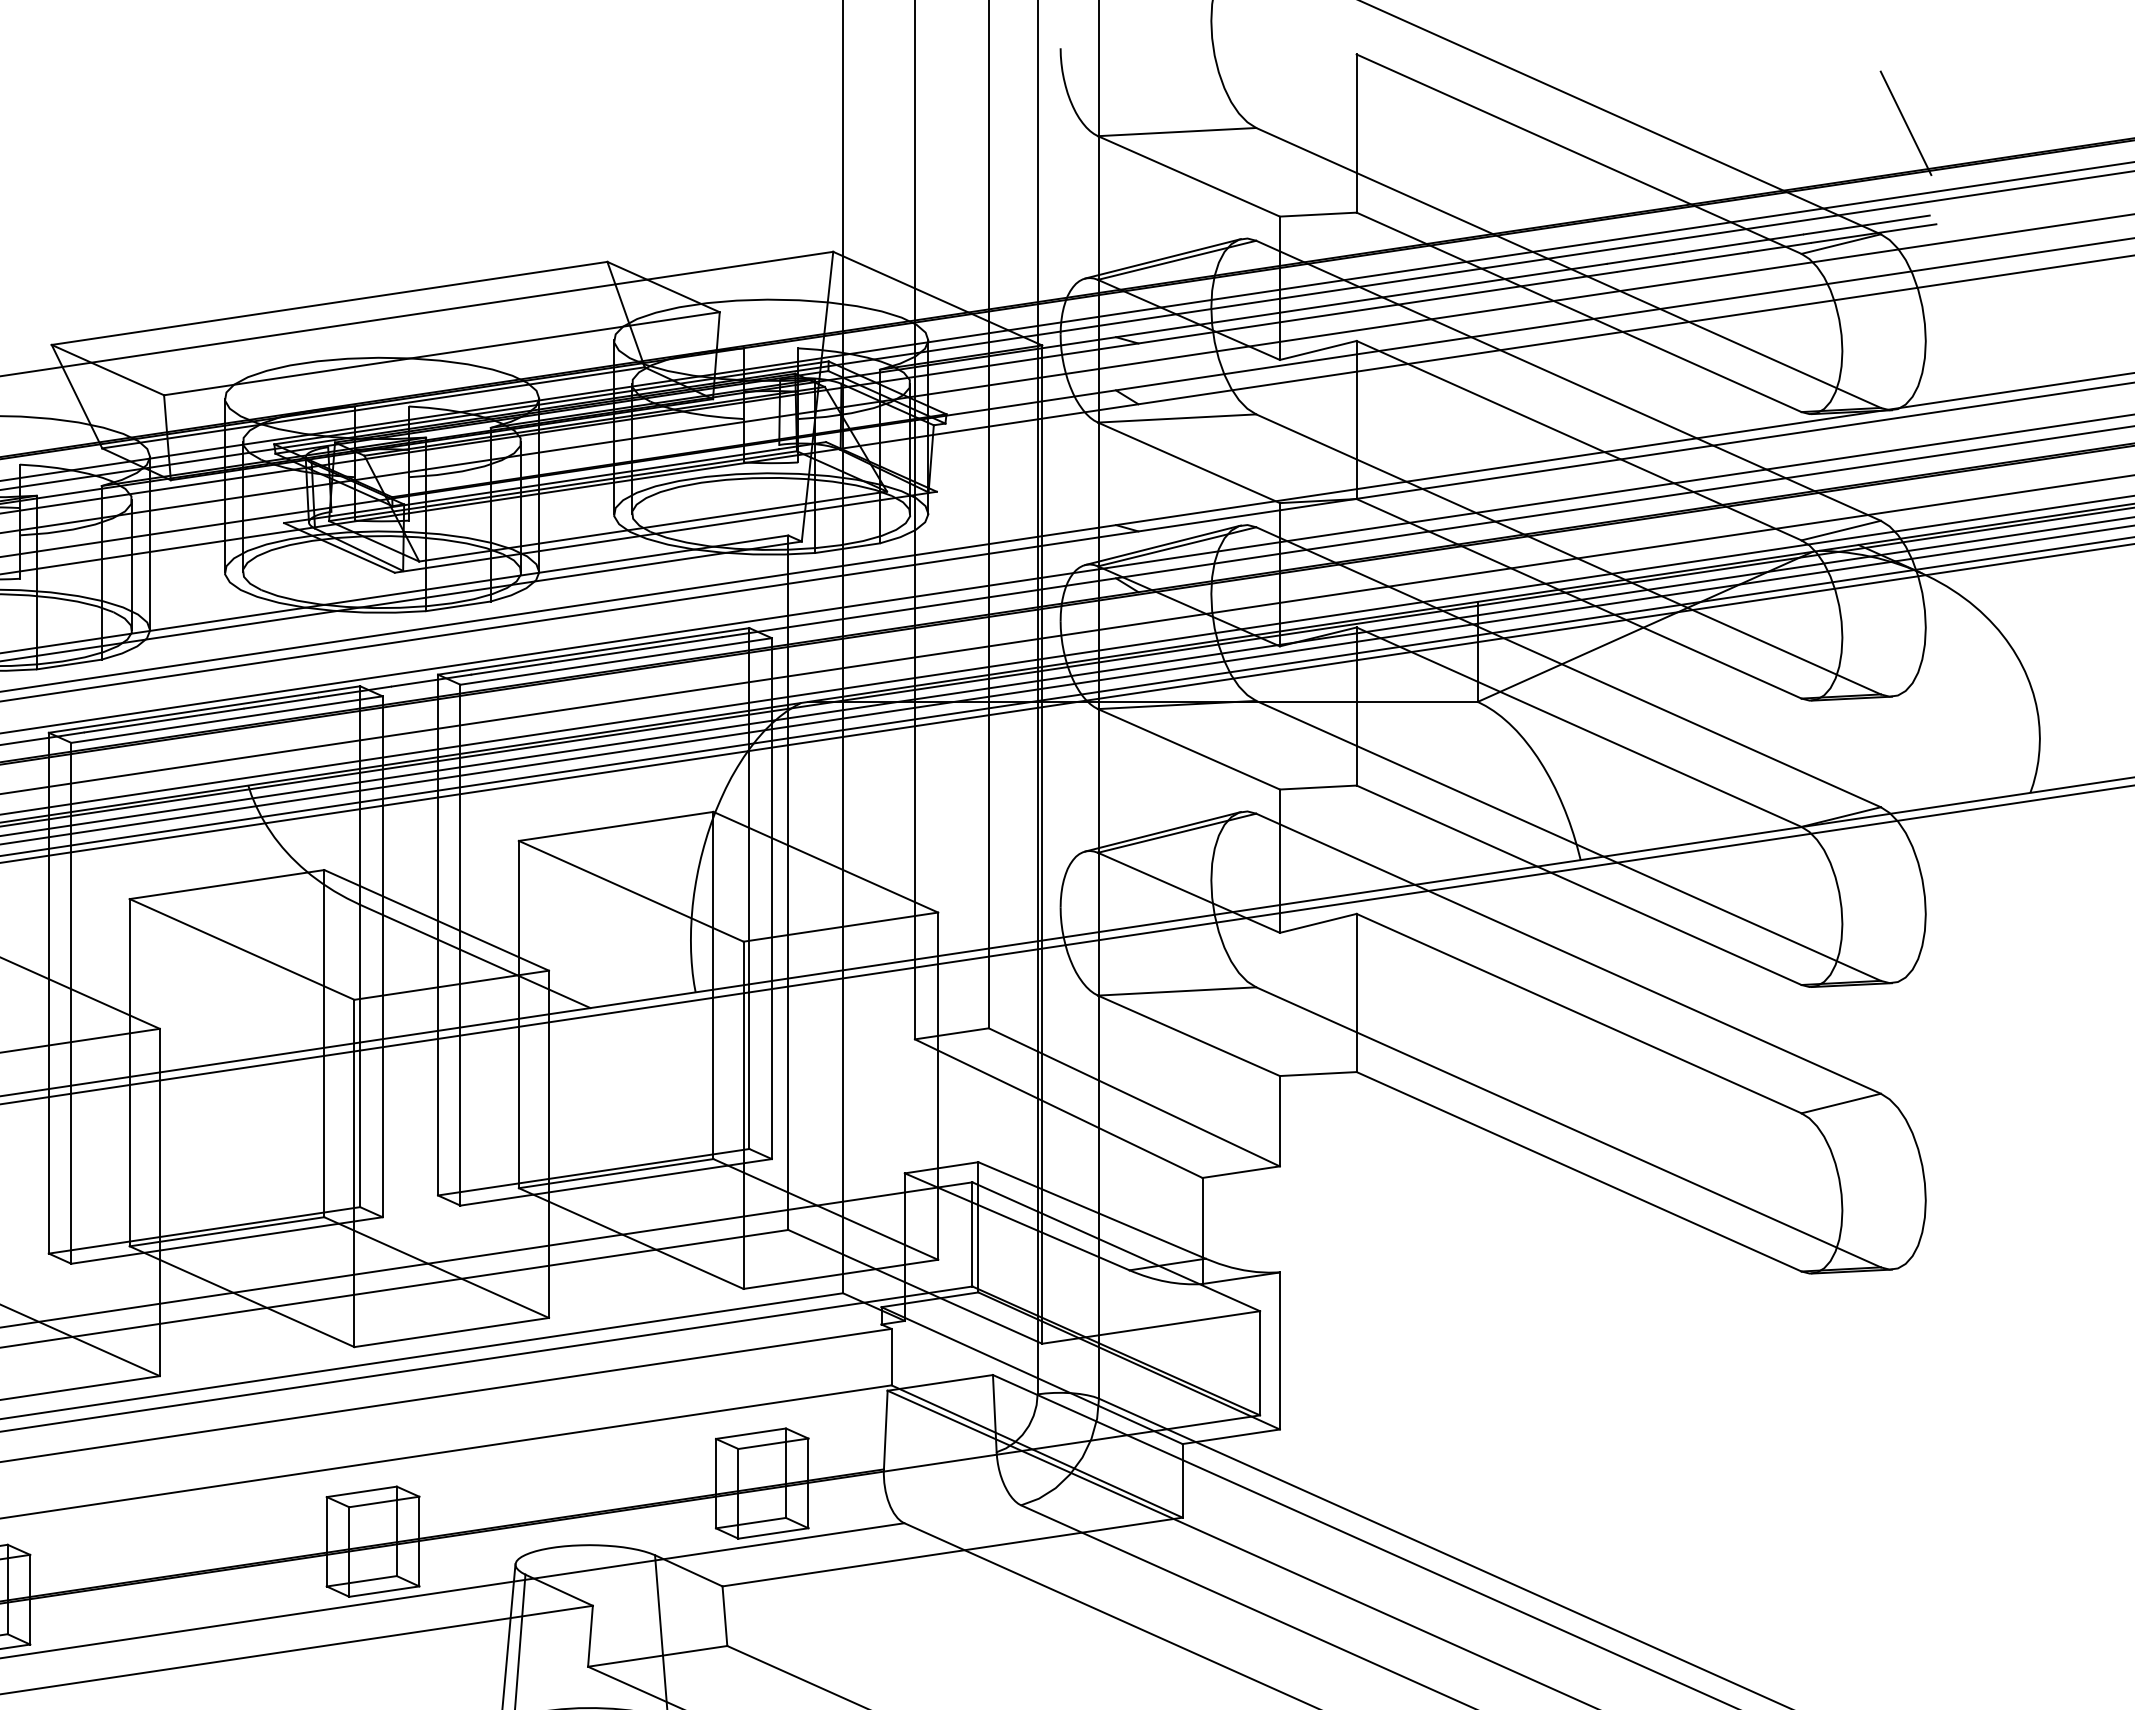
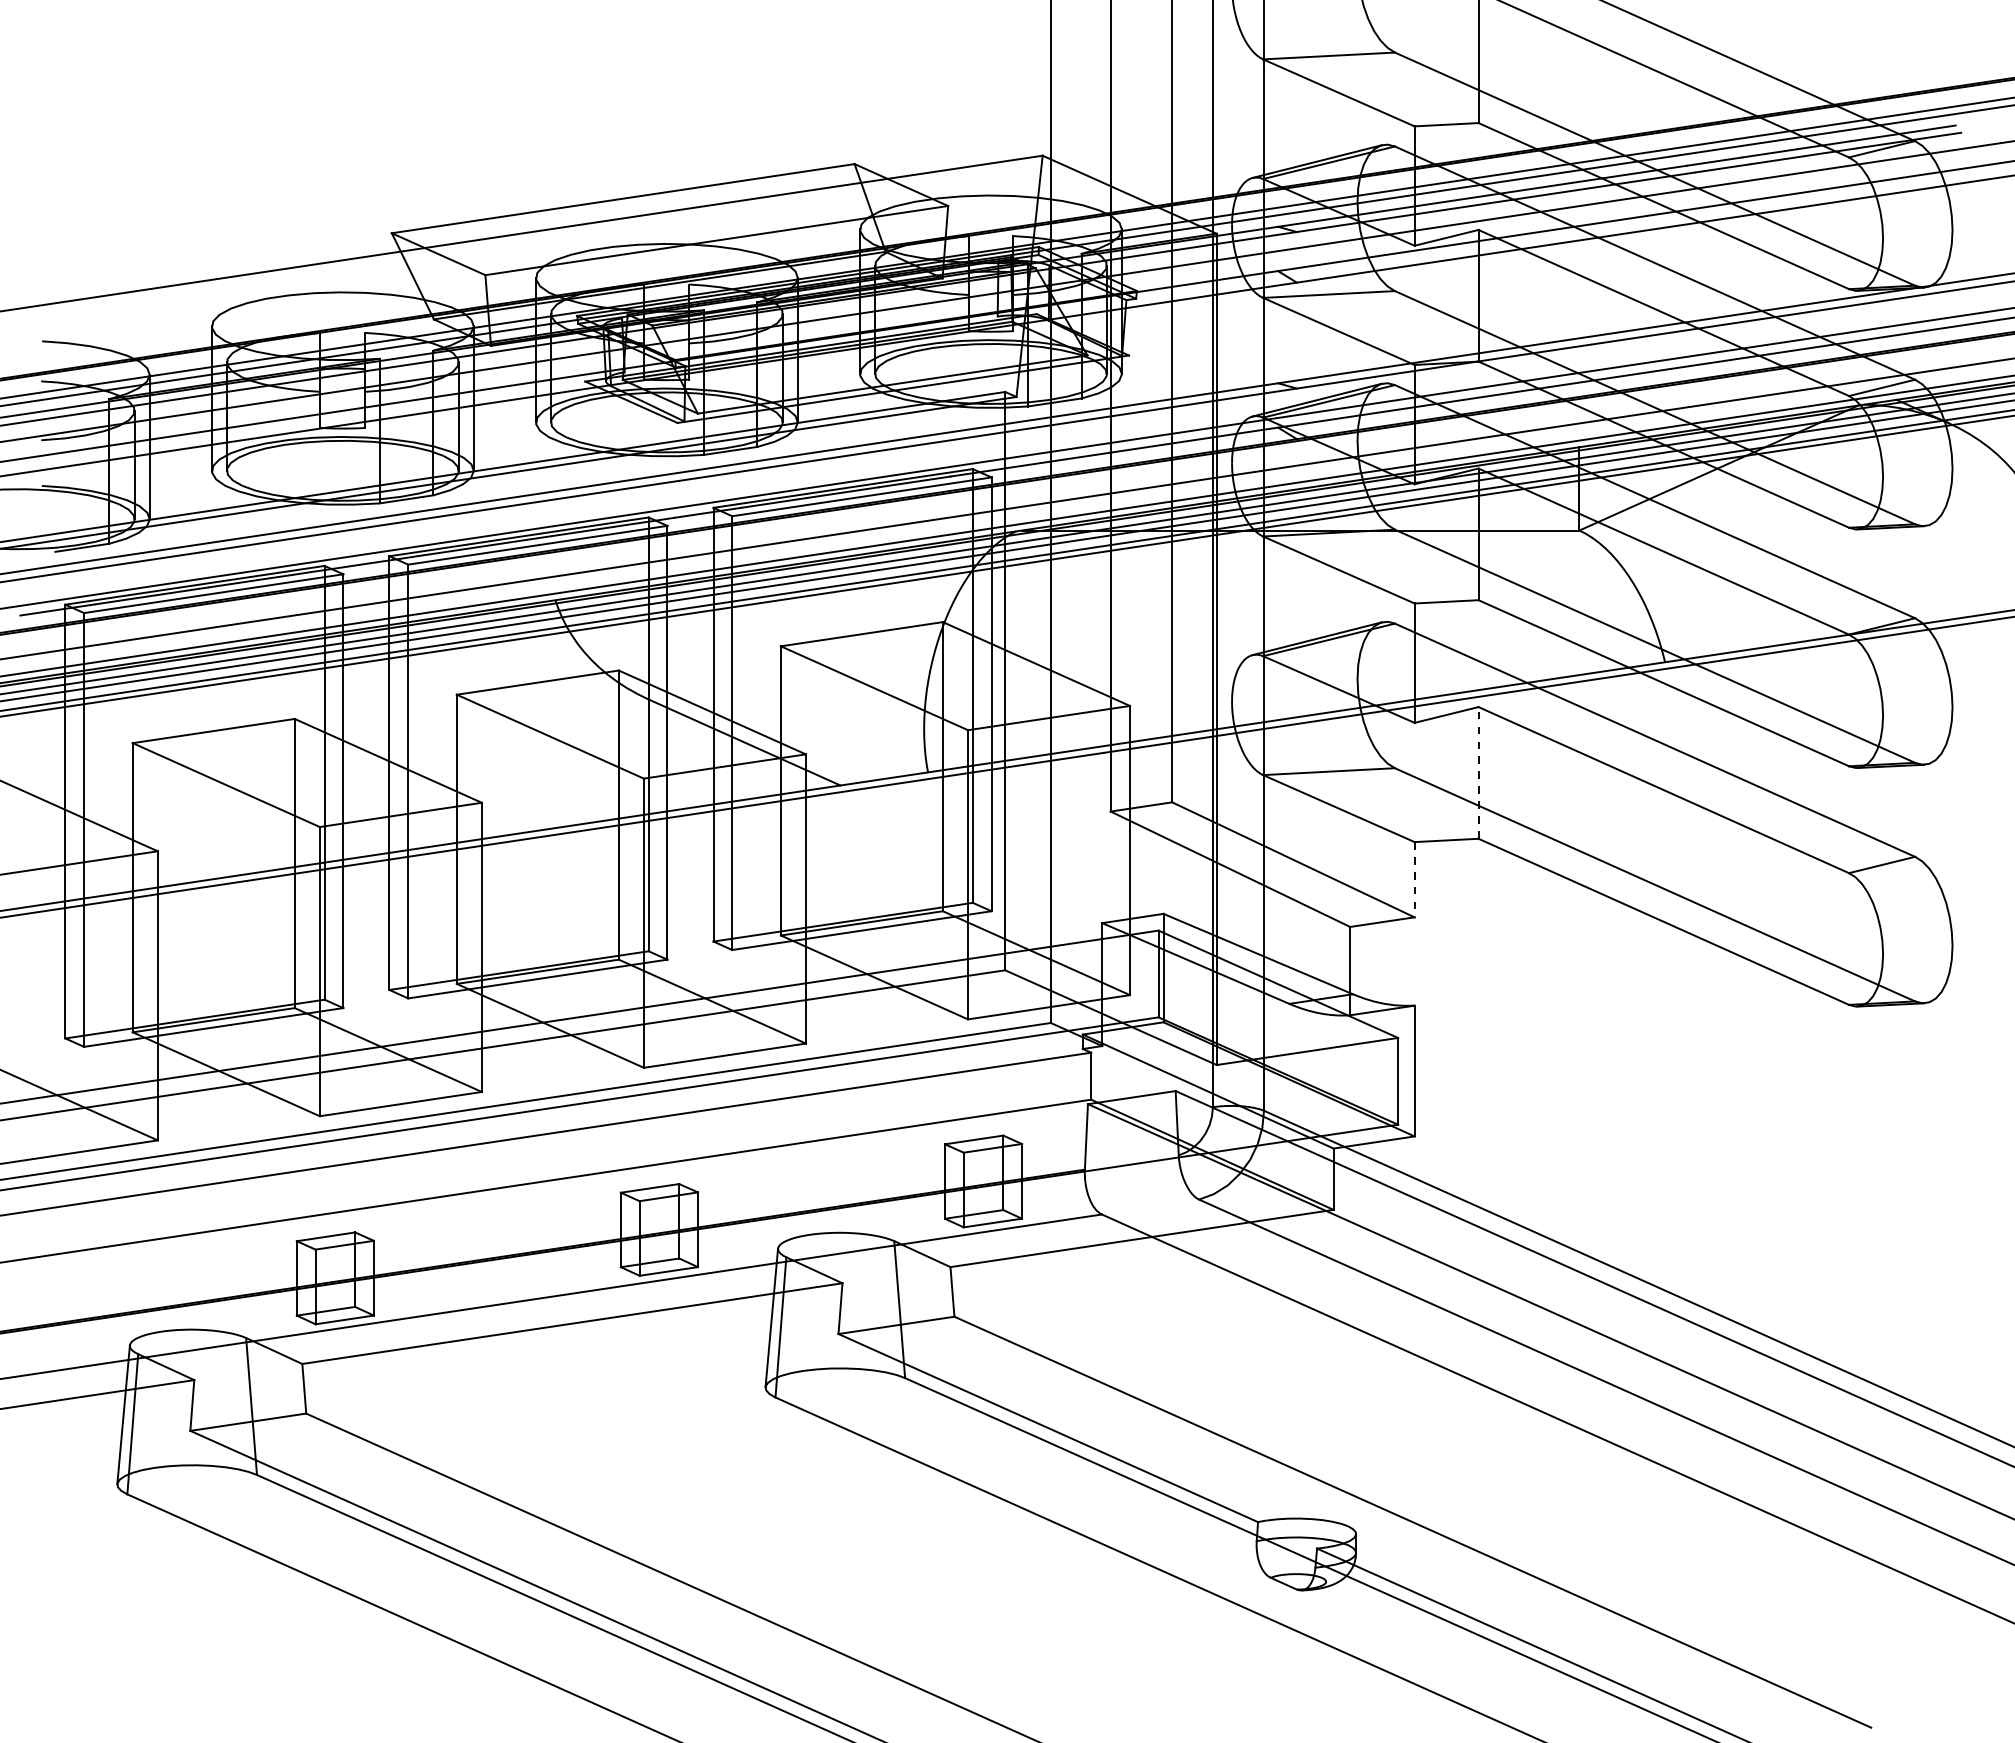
line: (1906, 123) -> (1936, 48), removed
line: (1356, 992) -> (1478, 772), solid -> dashed
line: (1279, 1120) -> (1414, 879), solid -> dashed

